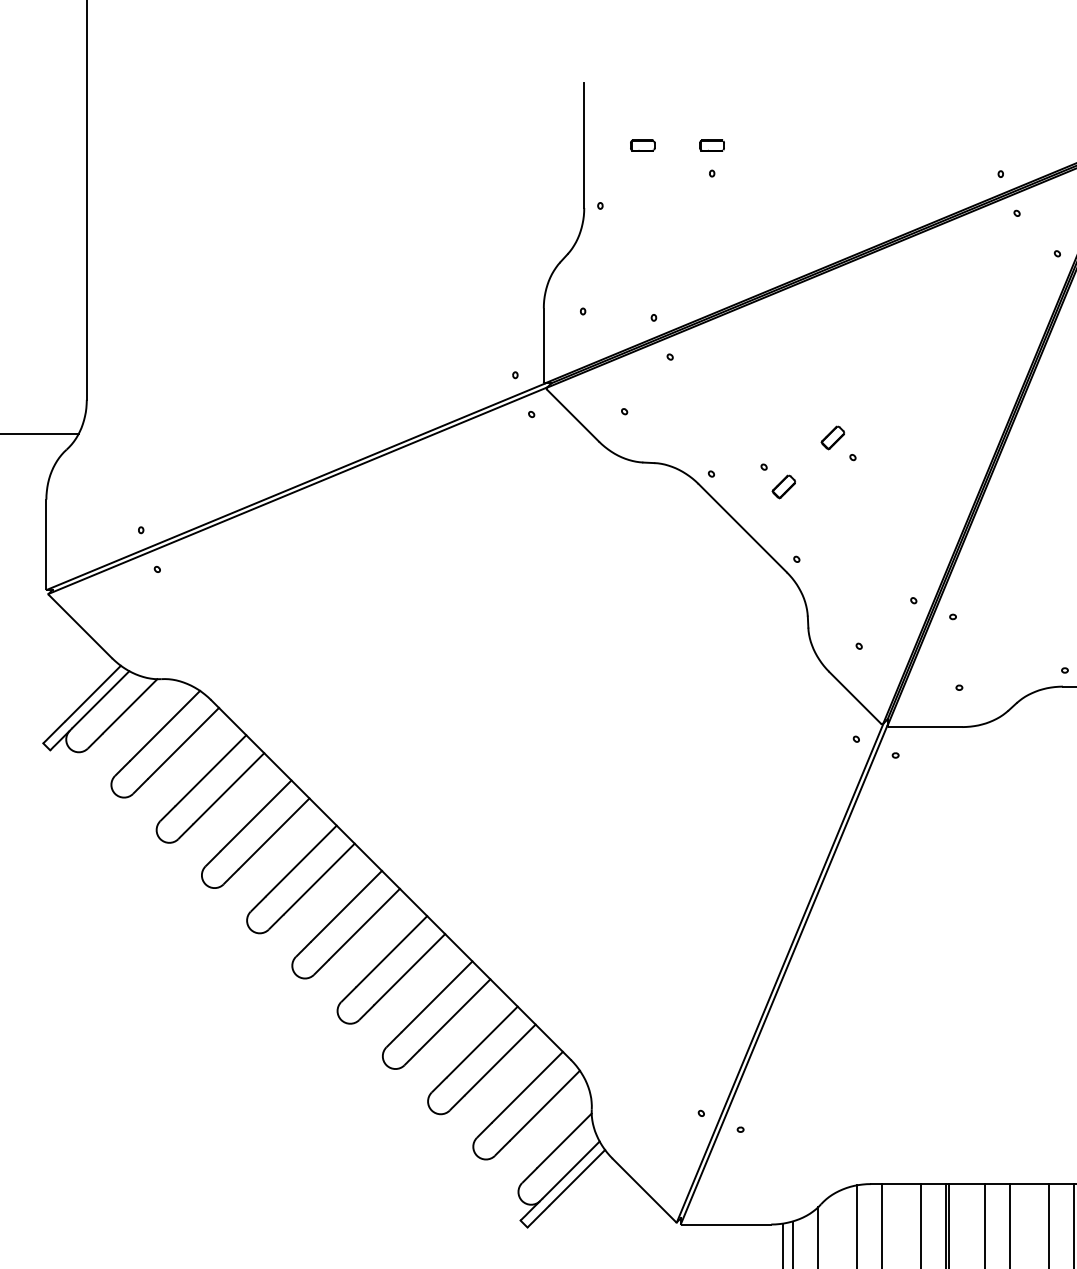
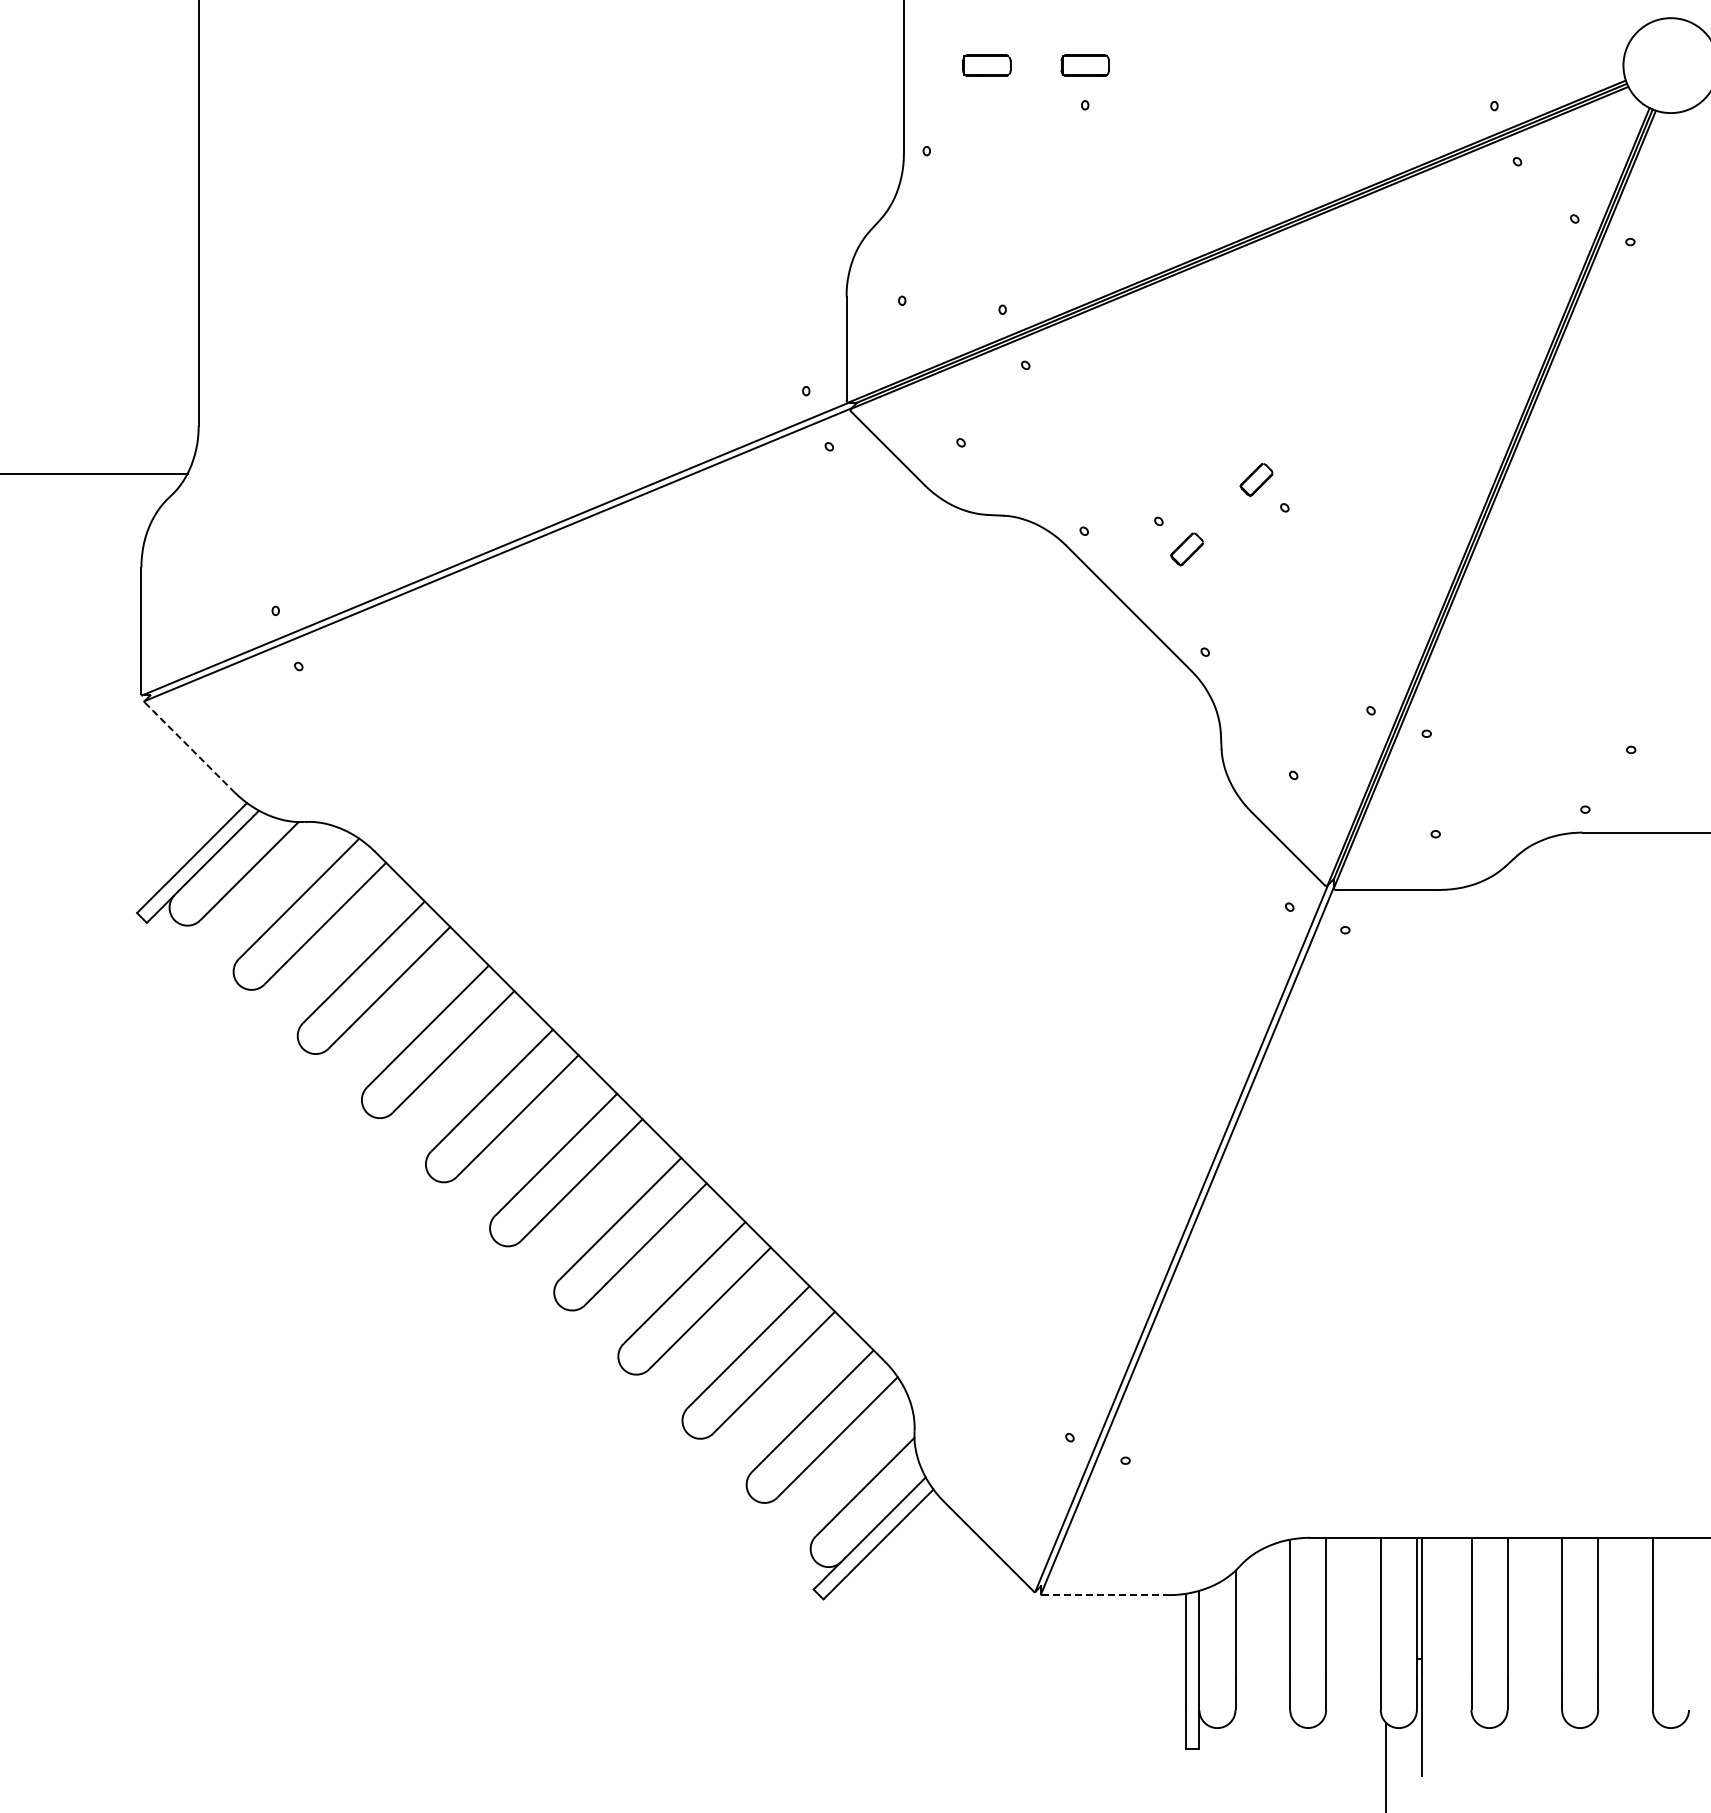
part: (642, 145) -> (986, 65), size x1.4
part: (711, 145) -> (1084, 65), size x1.4
line: (81, 626) -> (190, 747), solid -> dashed
line: (727, 1224) -> (1106, 1595), solid -> dashed

